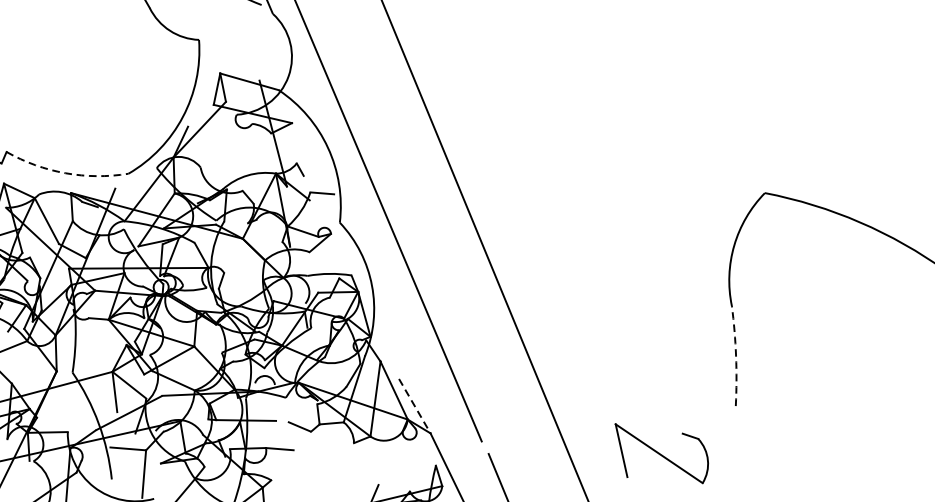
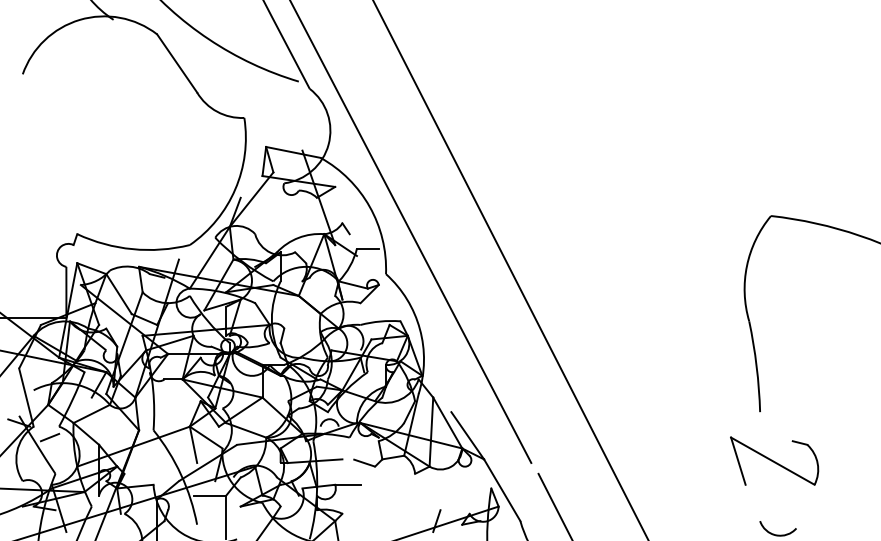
arc: (65, 173) -> (132, 249), dashed -> solid
arc: (735, 355) -> (756, 366), dashed -> solid
line: (414, 405) -> (467, 435), dashed -> solid
part: (661, 453) -> (774, 460), moved

